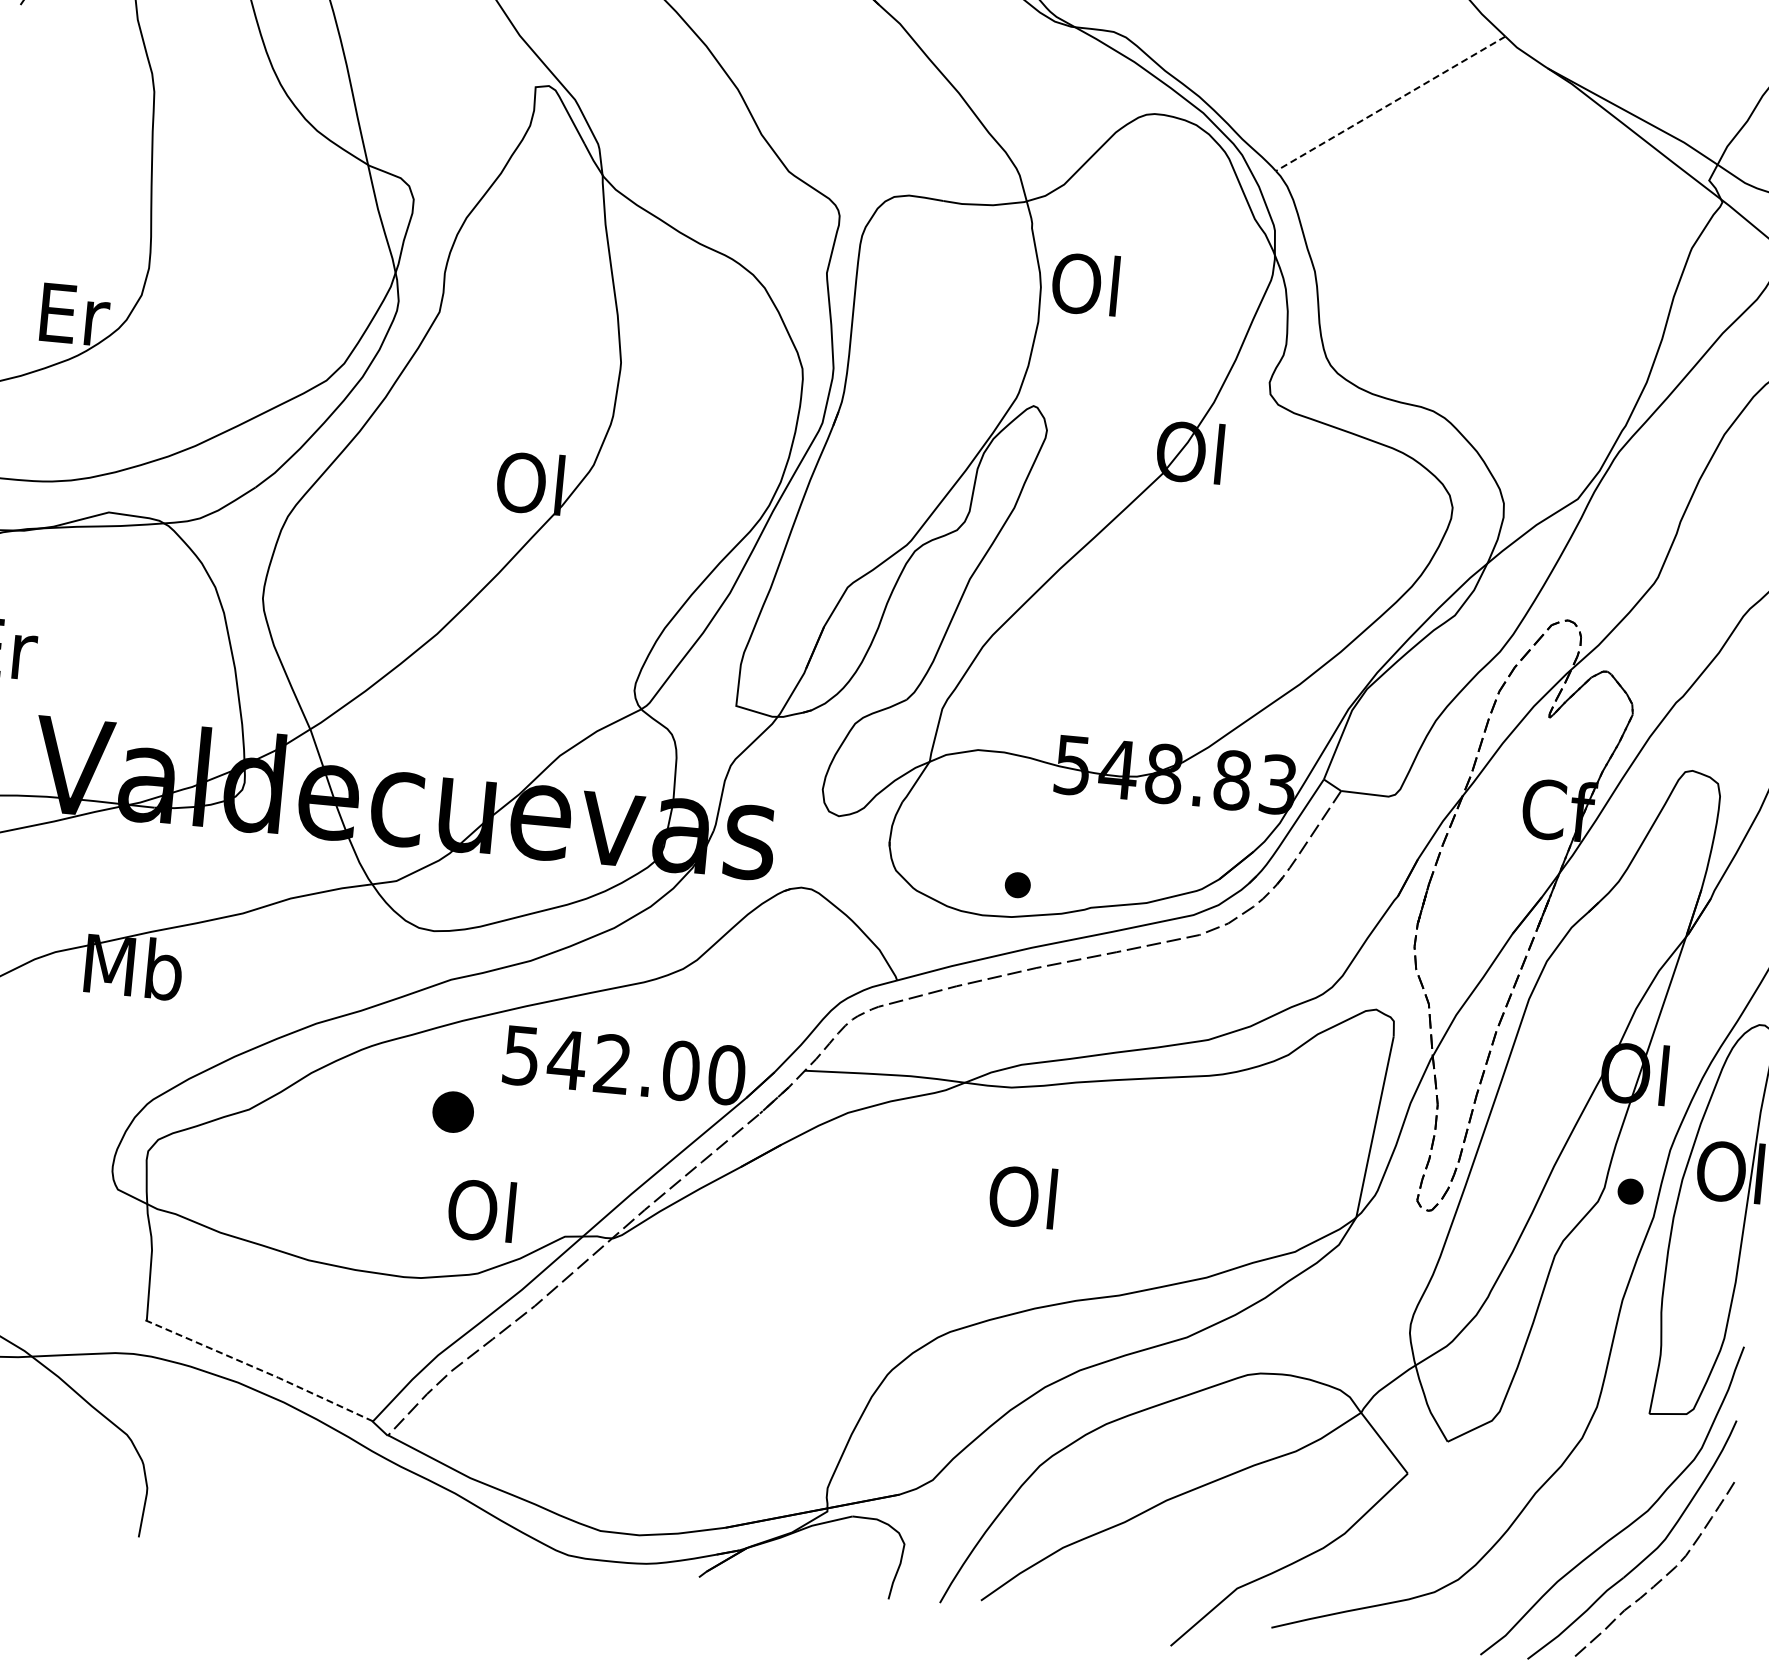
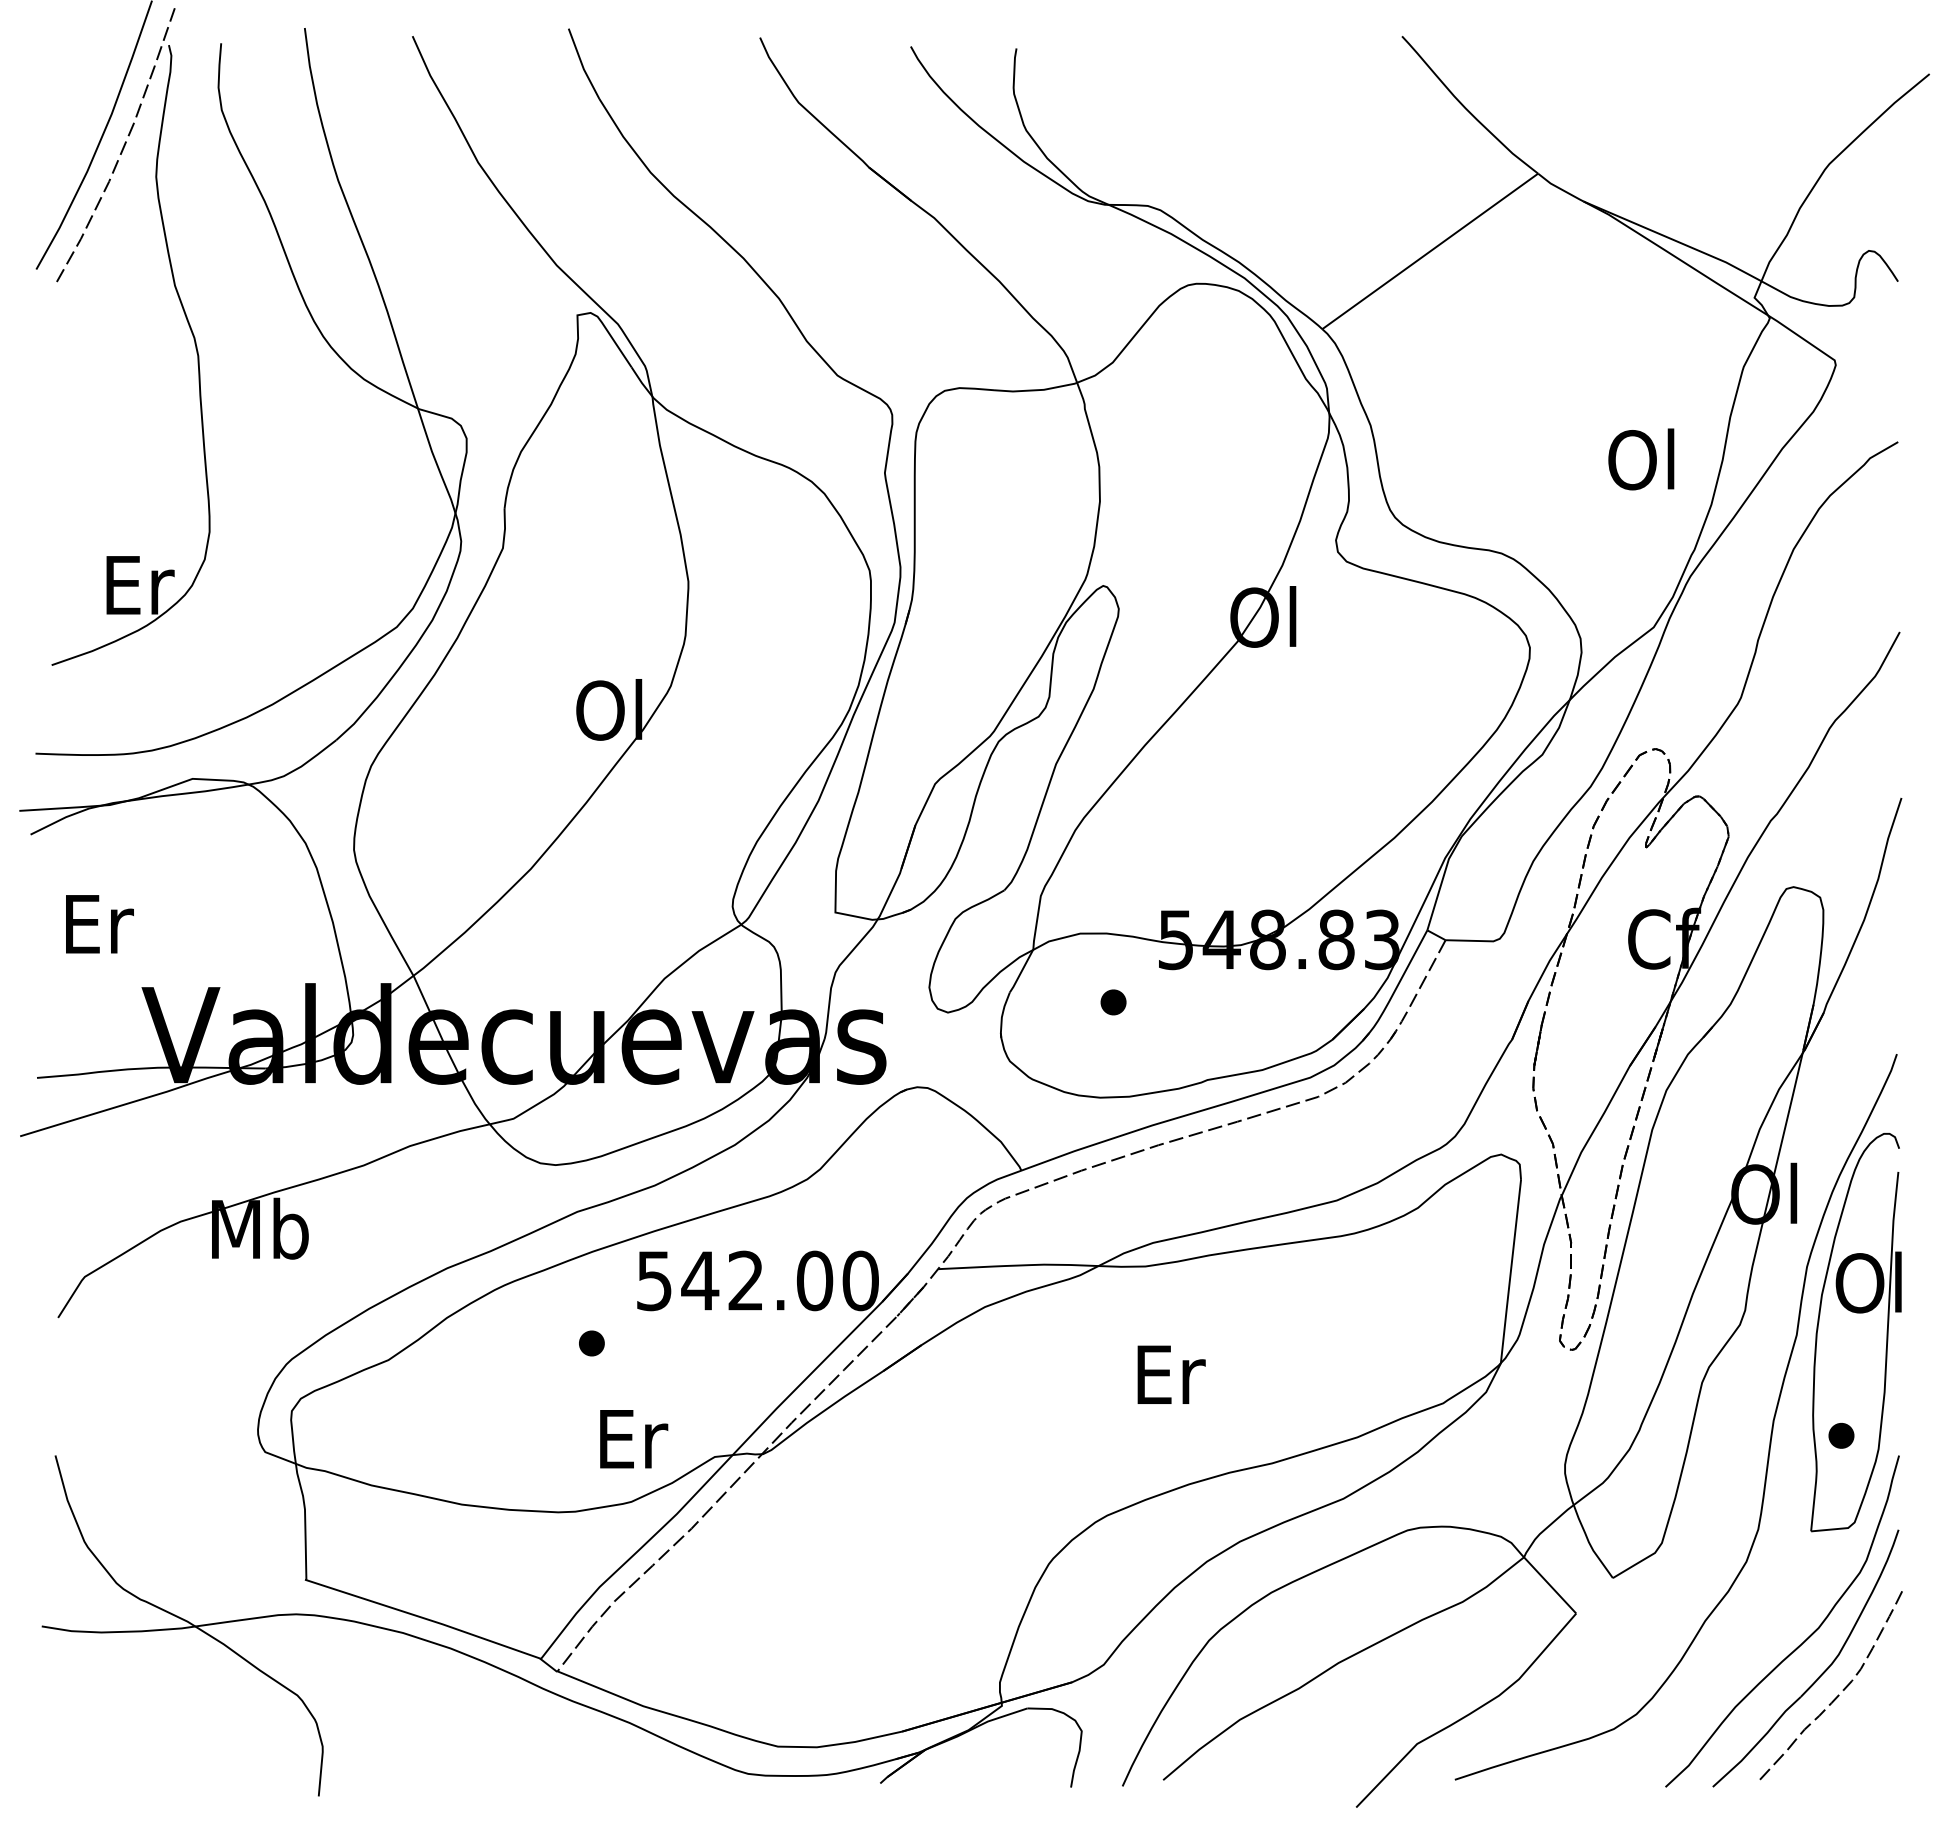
line: (1390, 103) -> (1430, 251), dashed -> solid
text: (1085, 283) -> (1641, 459), moved
part: (1017, 885) -> (1113, 1002), moved
part: (452, 1112) -> (591, 1343), size x0.62
part: (1630, 1191) -> (1841, 1435), moved
text: (1025, 1197) -> (1169, 1374), Ol -> Er
text: (484, 1210) -> (632, 1438), Ol -> Er
line: (260, 1370) -> (424, 1618), dashed -> solid

